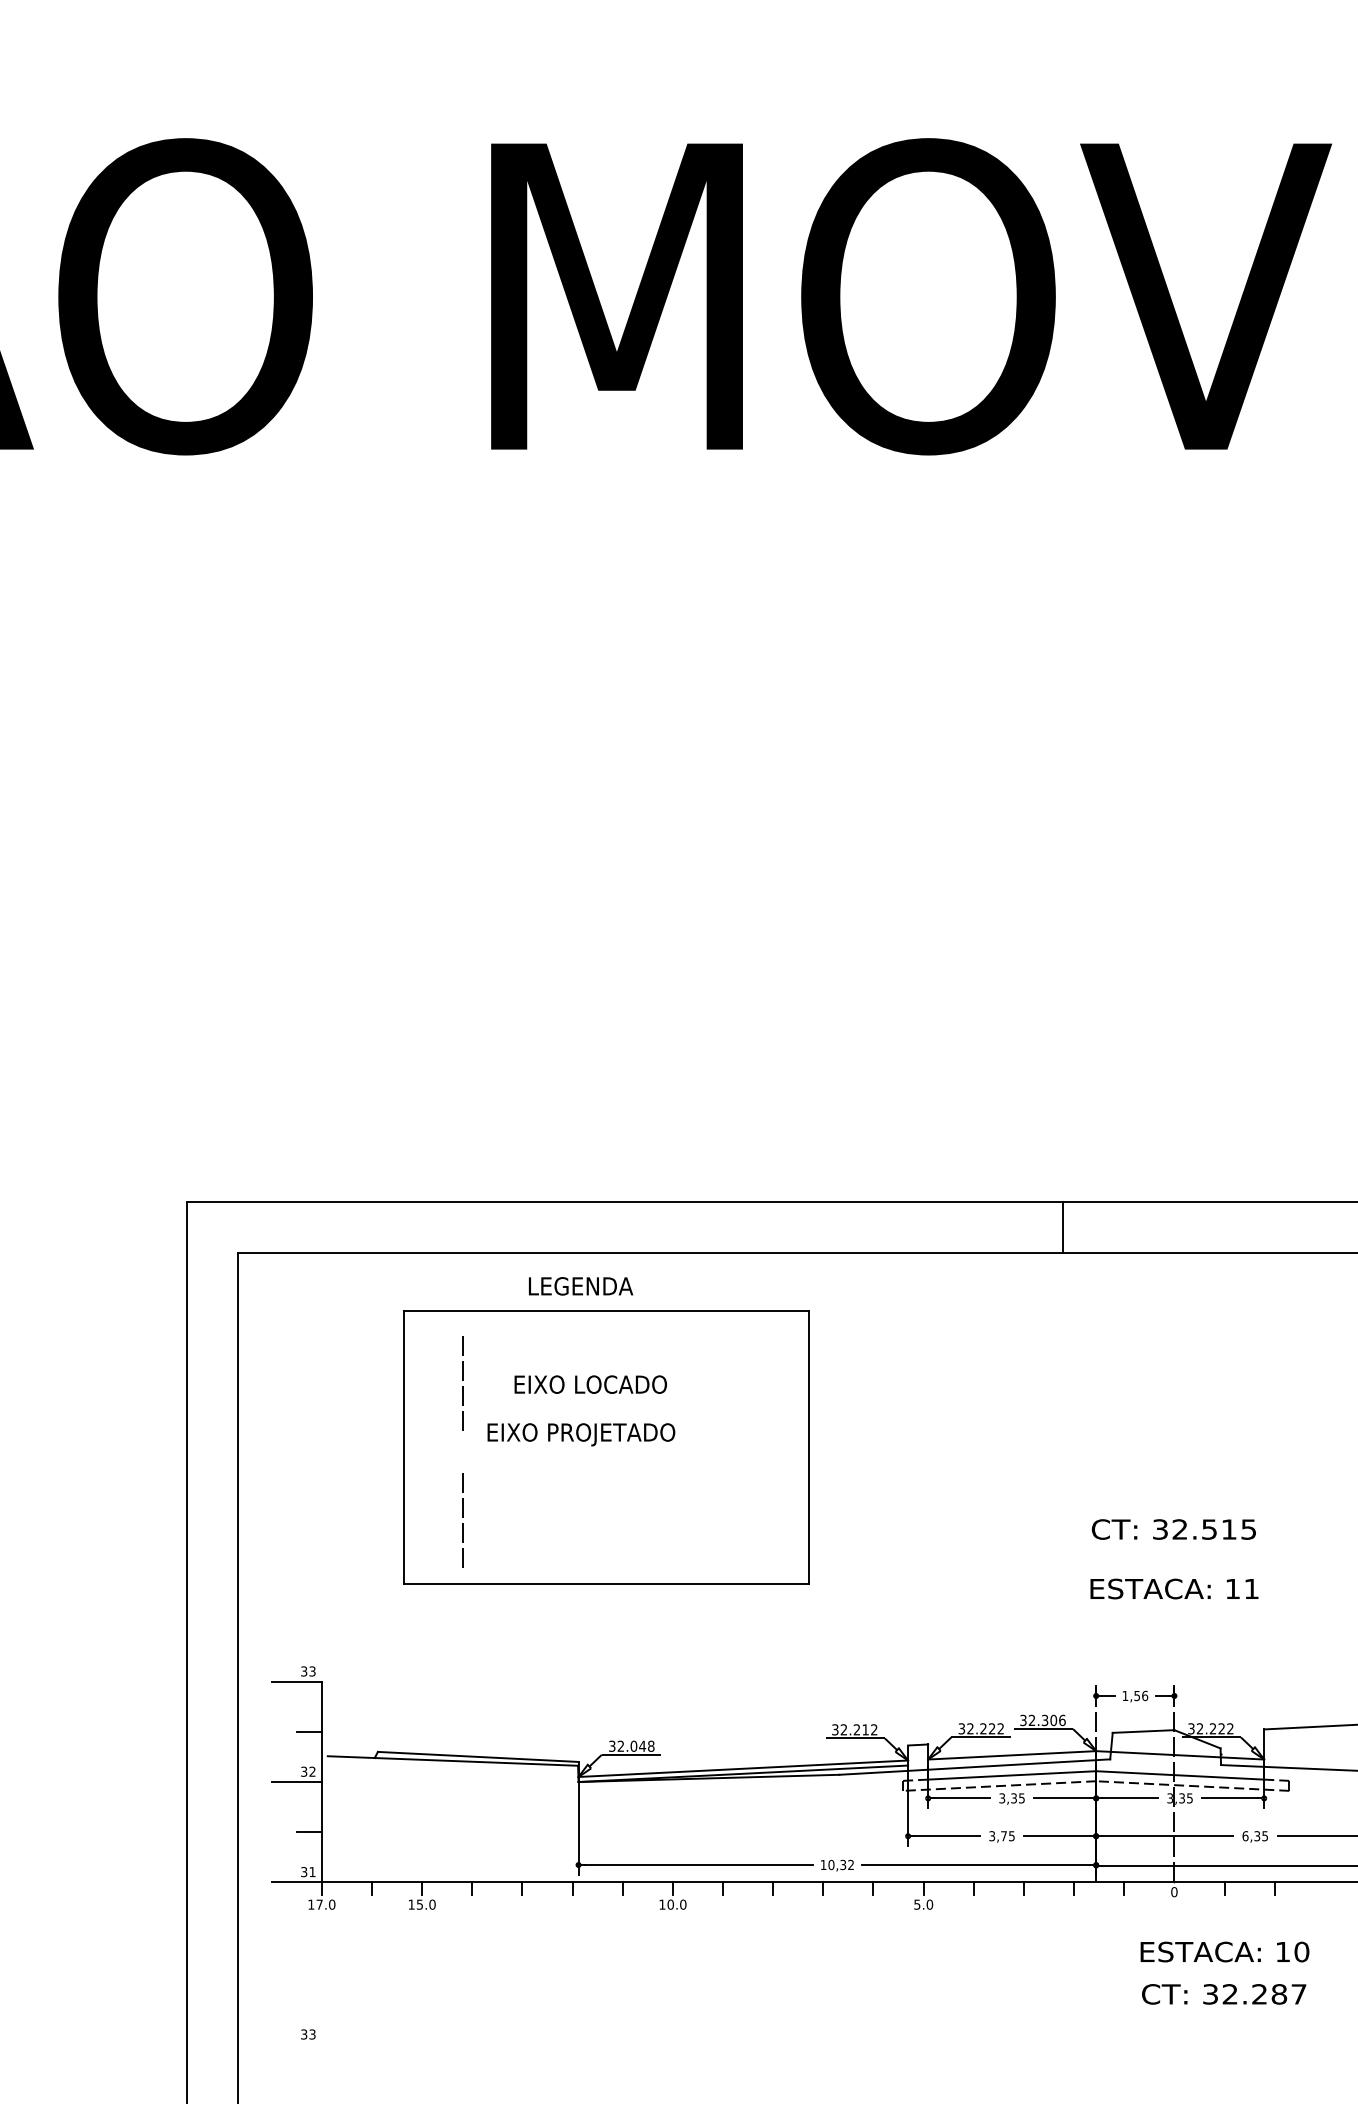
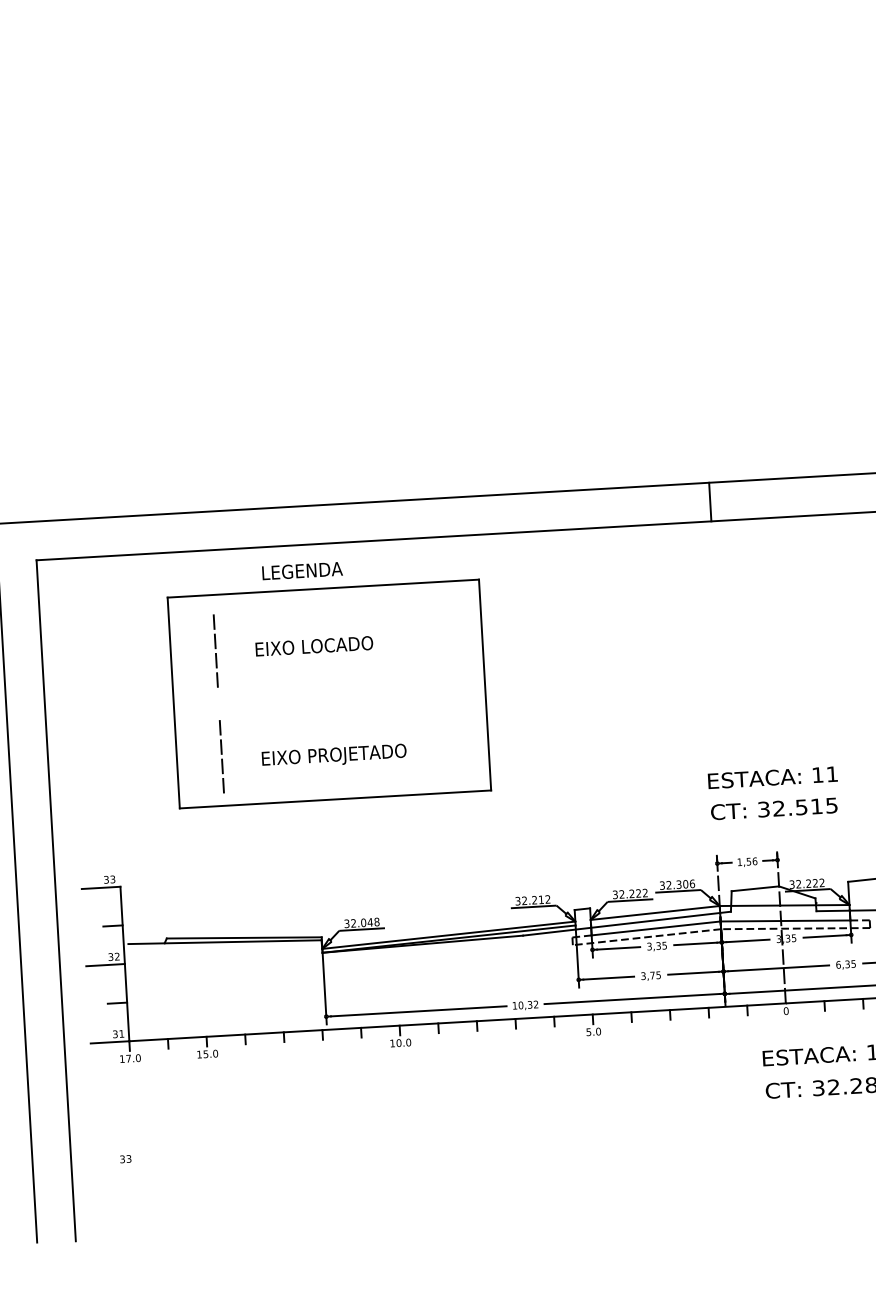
line: (1063, 1227) -> (710, 502), moved
text: (581, 1434) -> (334, 756), moved
text: (1173, 1529) -> (773, 808), moved

